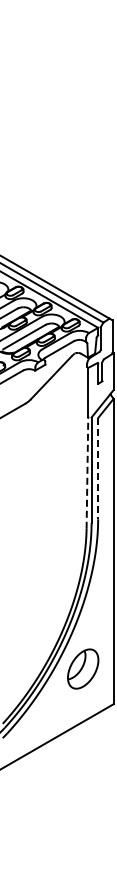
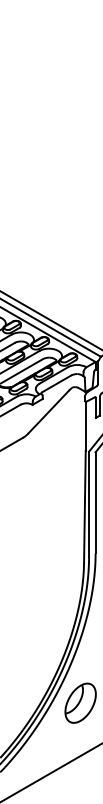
line: (98, 468) -> (95, 502), dashed -> solid
line: (87, 472) -> (84, 506), dashed -> solid

